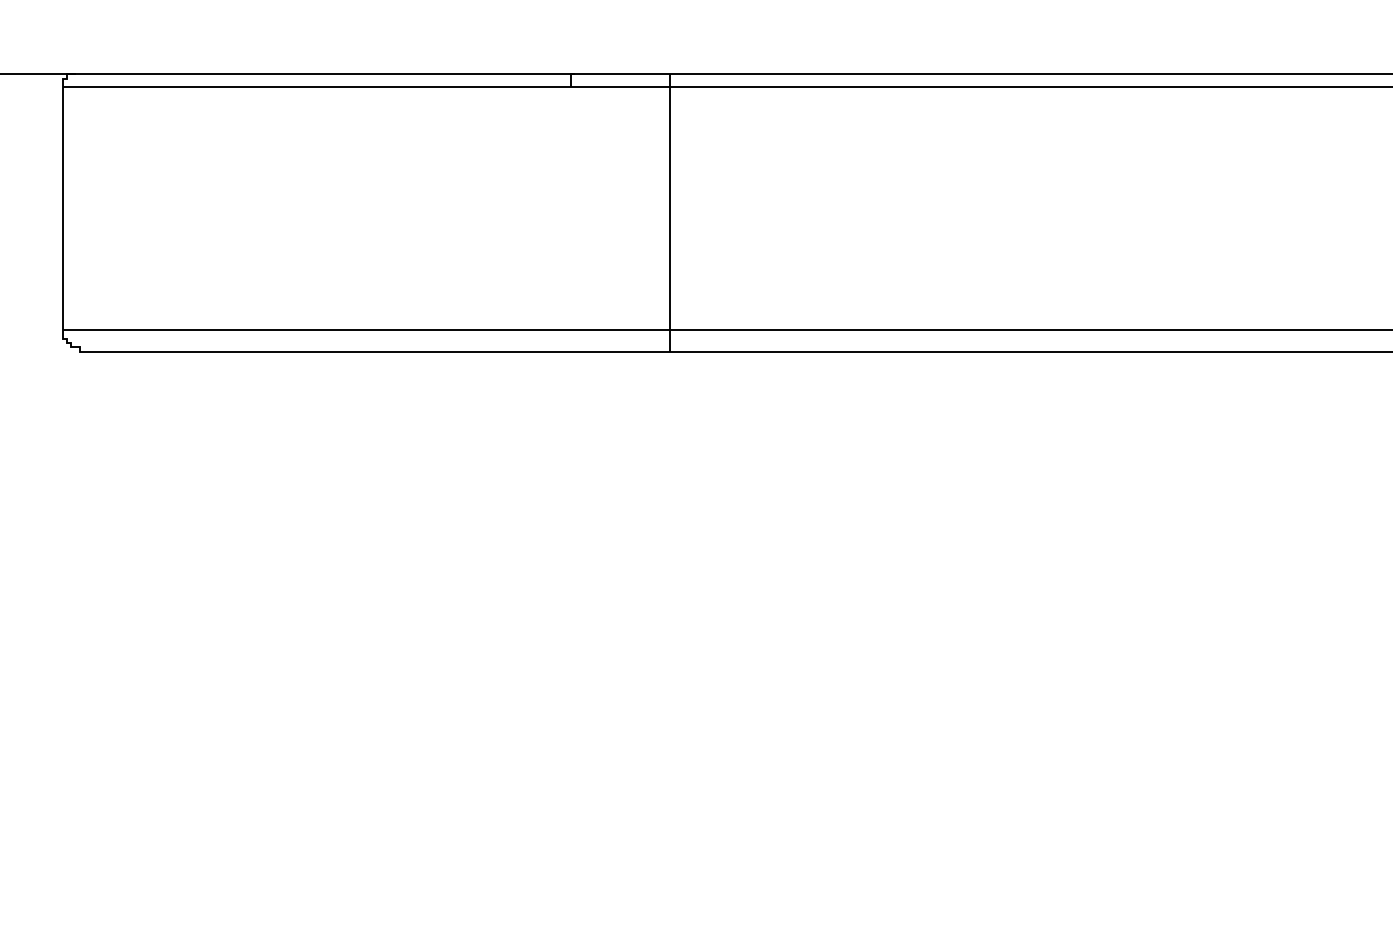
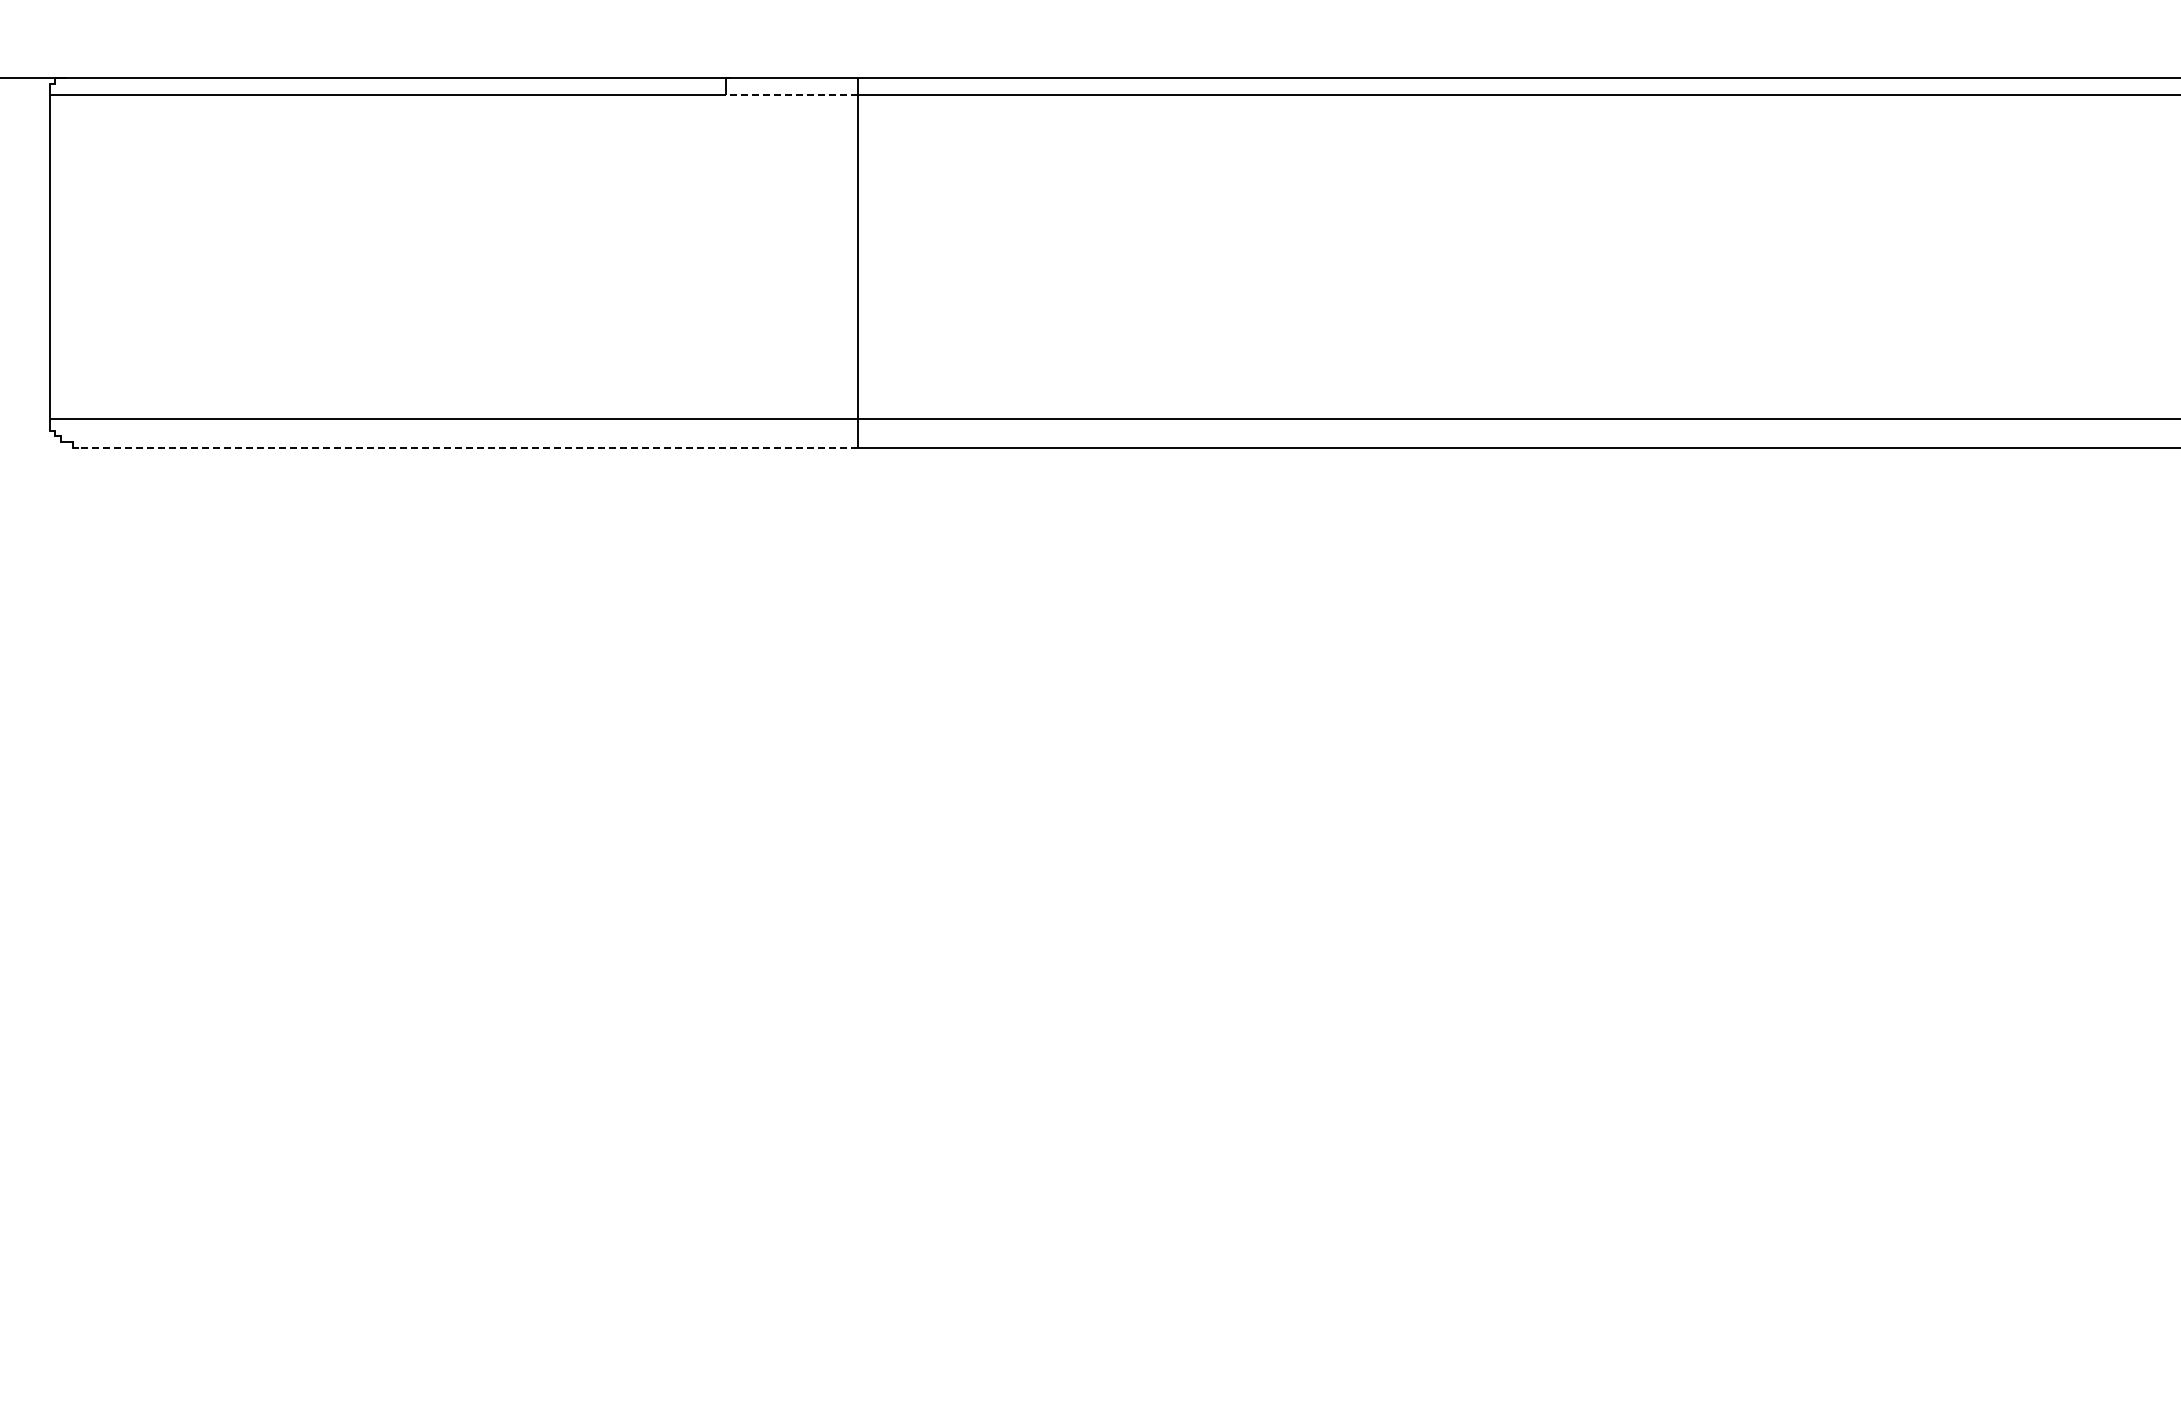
line: (620, 87) -> (791, 95), solid -> dashed
line: (377, 351) -> (468, 447), solid -> dashed

